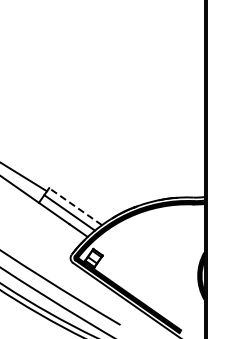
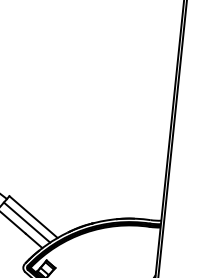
line: (75, 206) -> (33, 216), dashed -> solid

